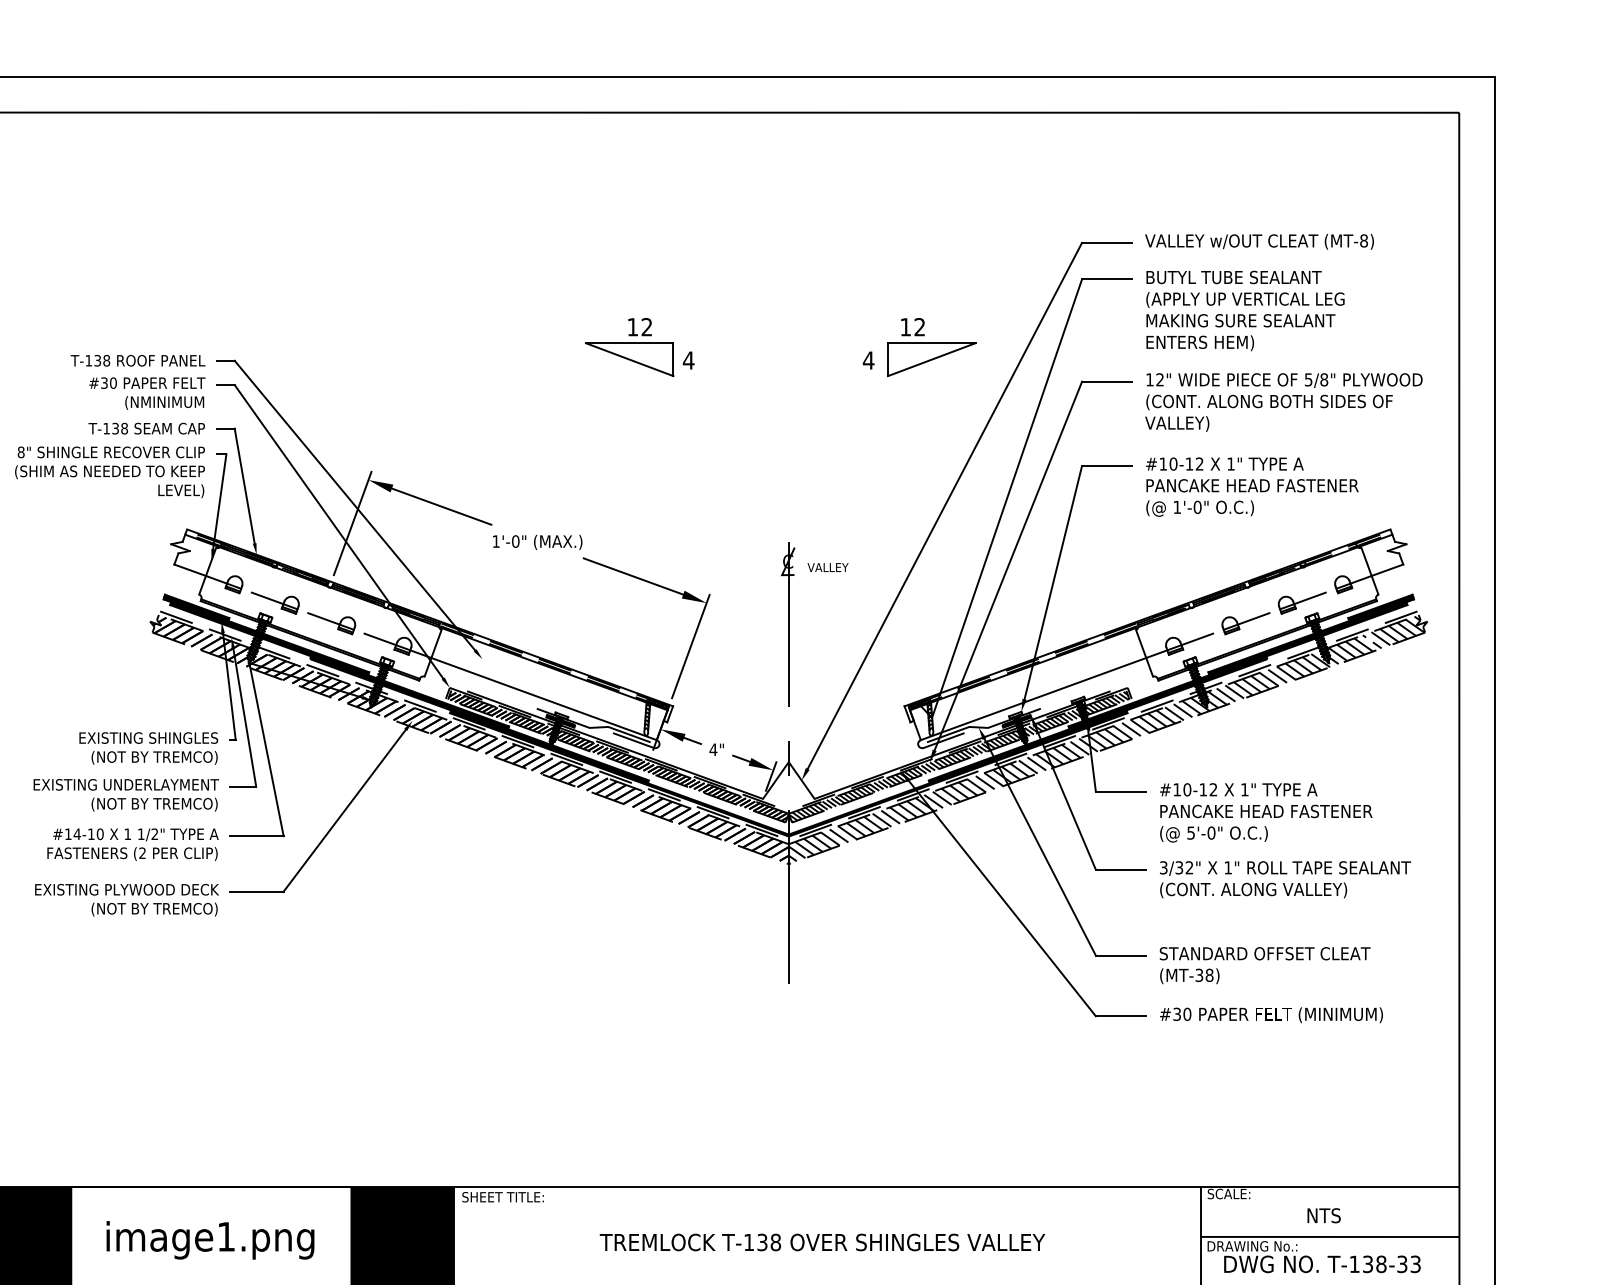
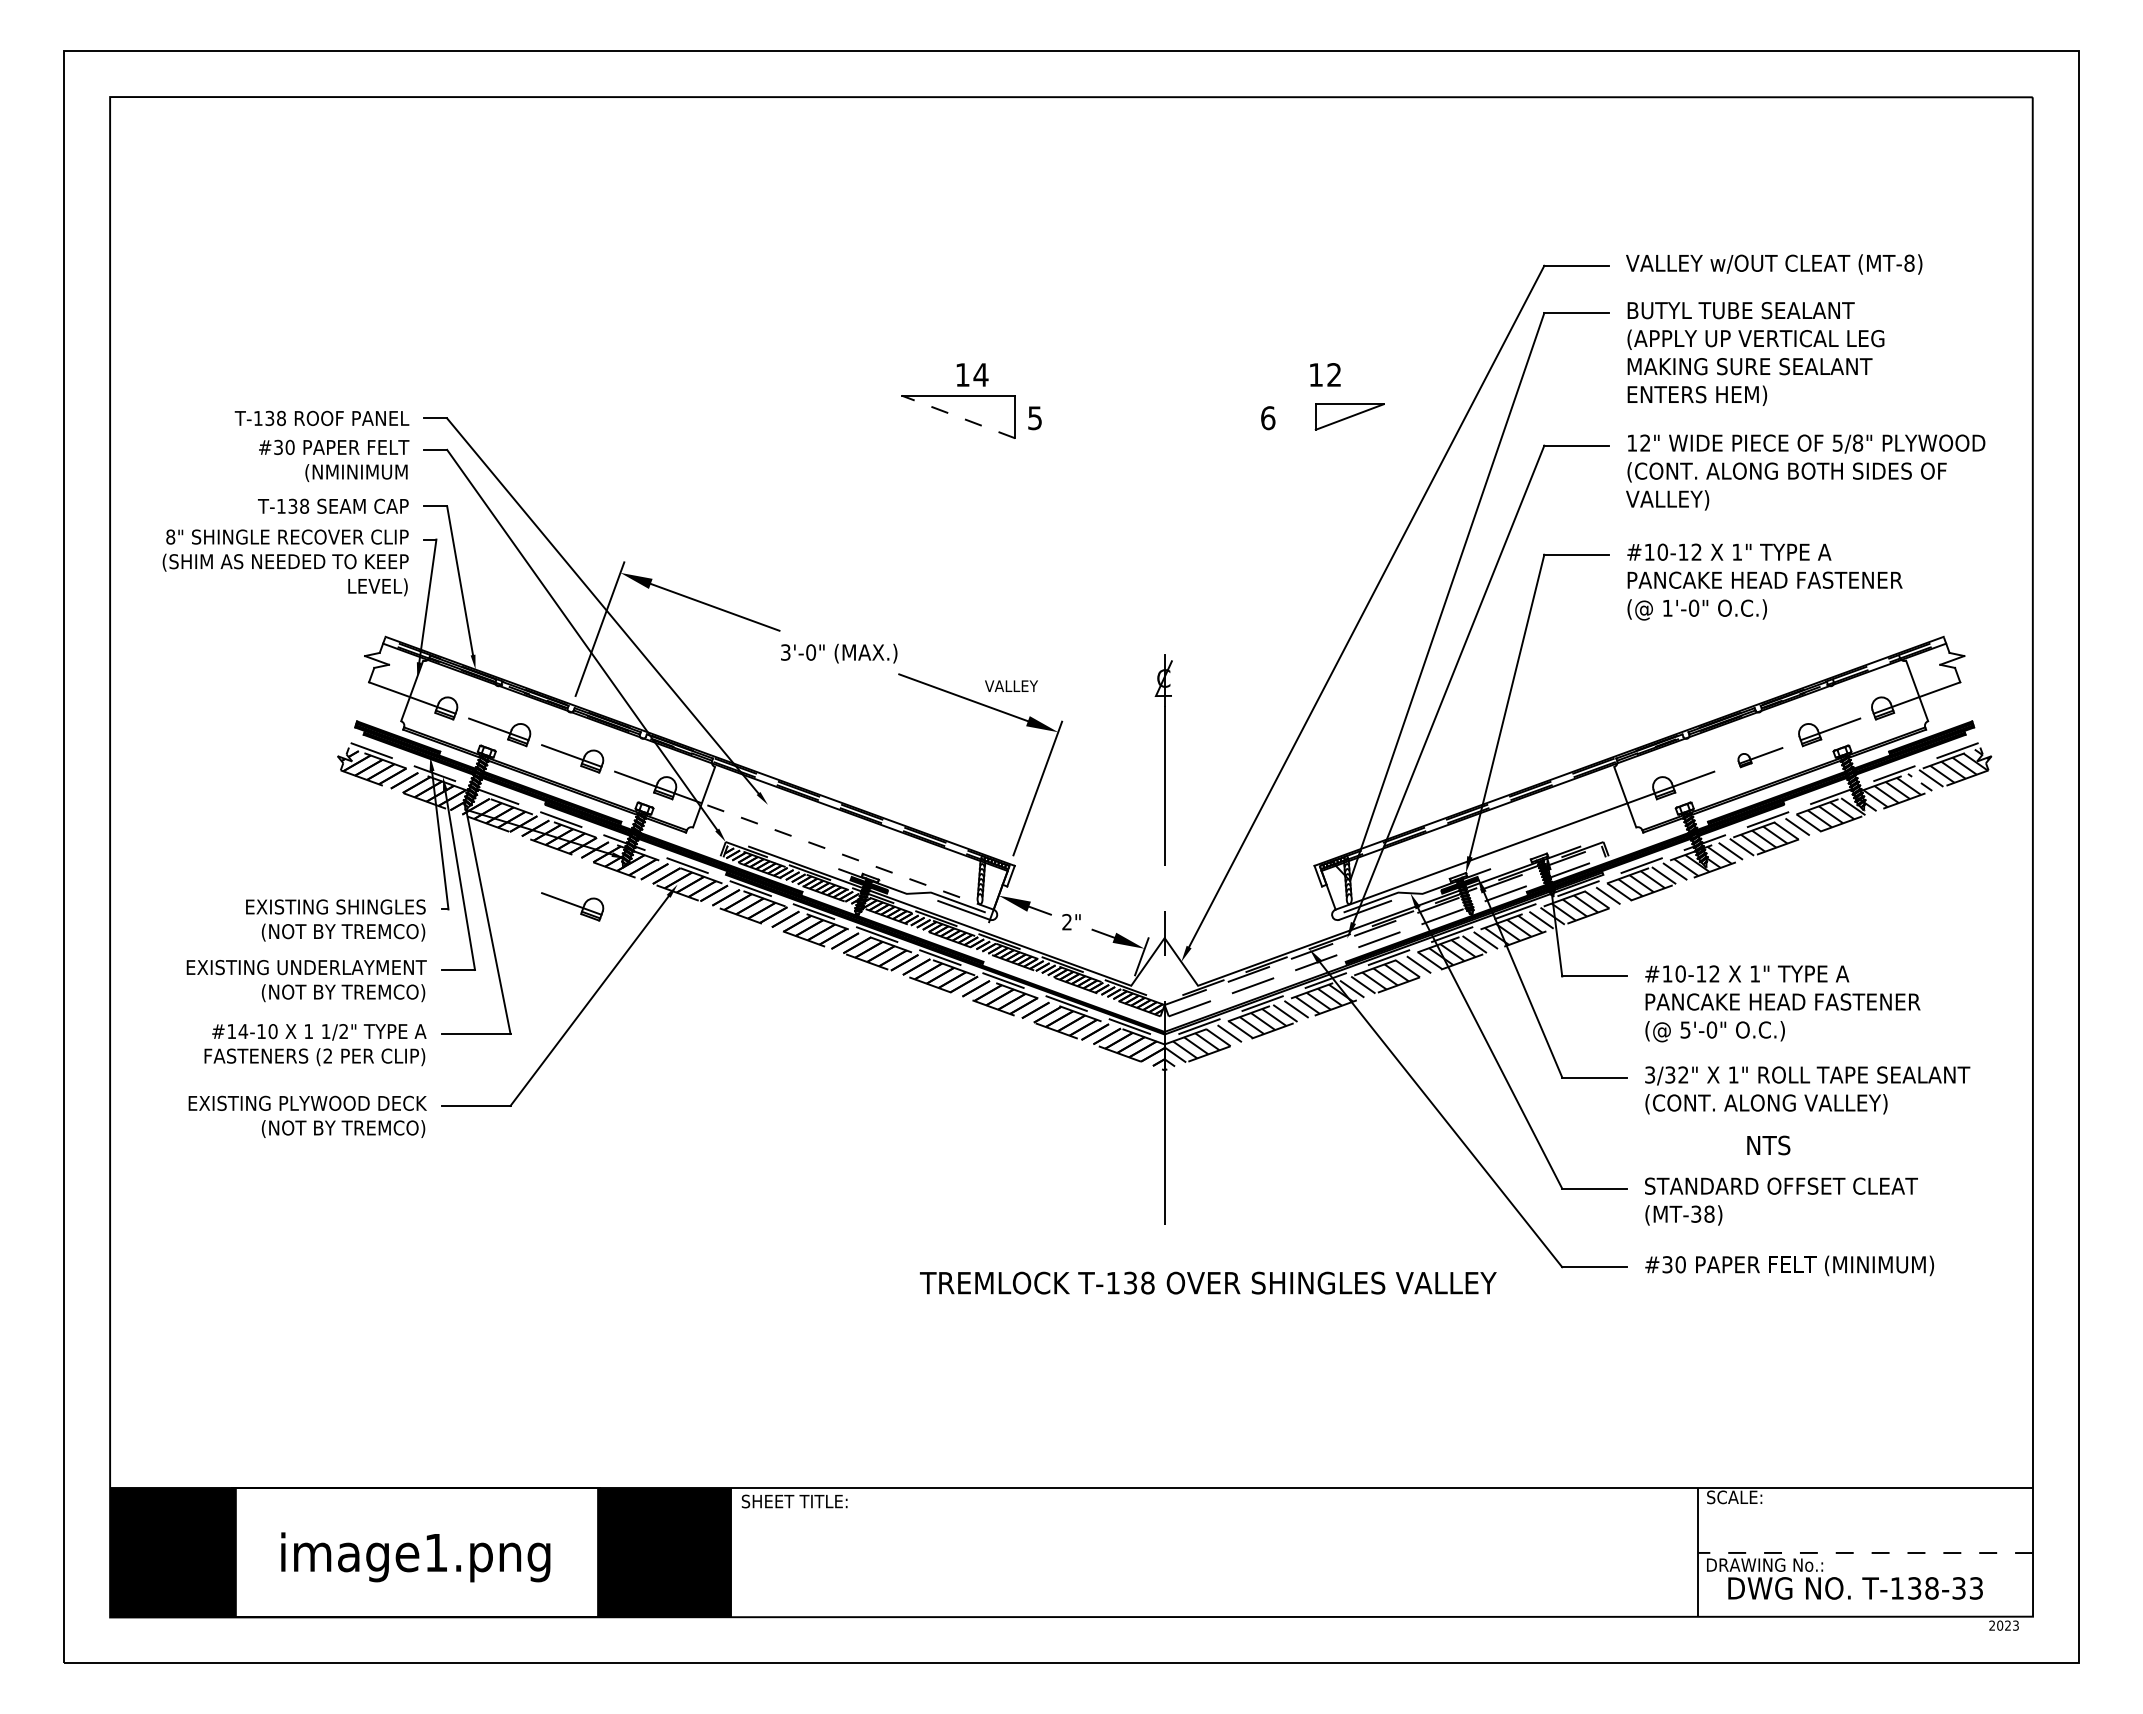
text: (646, 326) -> (980, 374), 12 -> 14
part: (931, 359) -> (1349, 416), size x0.6
line: (629, 360) -> (958, 417), solid -> dashed
text: (688, 360) -> (1034, 418), 4 -> 5
text: (868, 360) -> (1267, 418), 4 -> 6
text: (495, 541) -> (785, 652), 1'-0" -> 3'-0"
text: (828, 567) -> (1011, 685), moved
part: (1245, 623) -> (1756, 758), size x0.6
line: (543, 699) -> (847, 856), solid -> dashed
part: (331, 737) -> (572, 906), added
text: (713, 749) -> (1066, 921), 4" -> 2"
hatch: (958, 757) -> (1384, 931), removed
fill: (957, 773) -> (1383, 953), removed
text: (1323, 1215) -> (1768, 1145), moved
line: (1330, 1236) -> (1865, 1552), solid -> dashed
text: (822, 1242) -> (1208, 1282), moved

